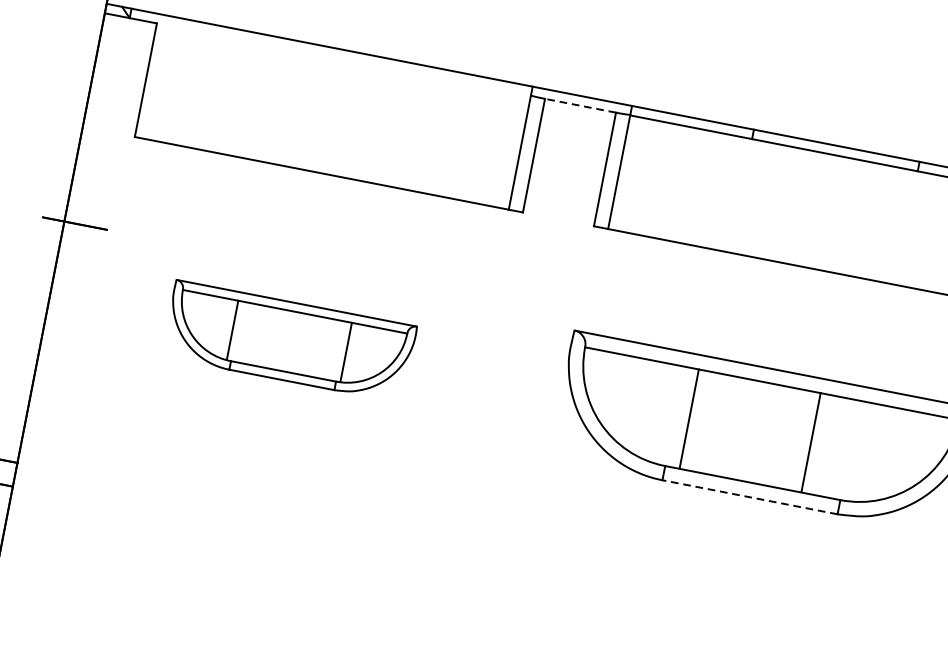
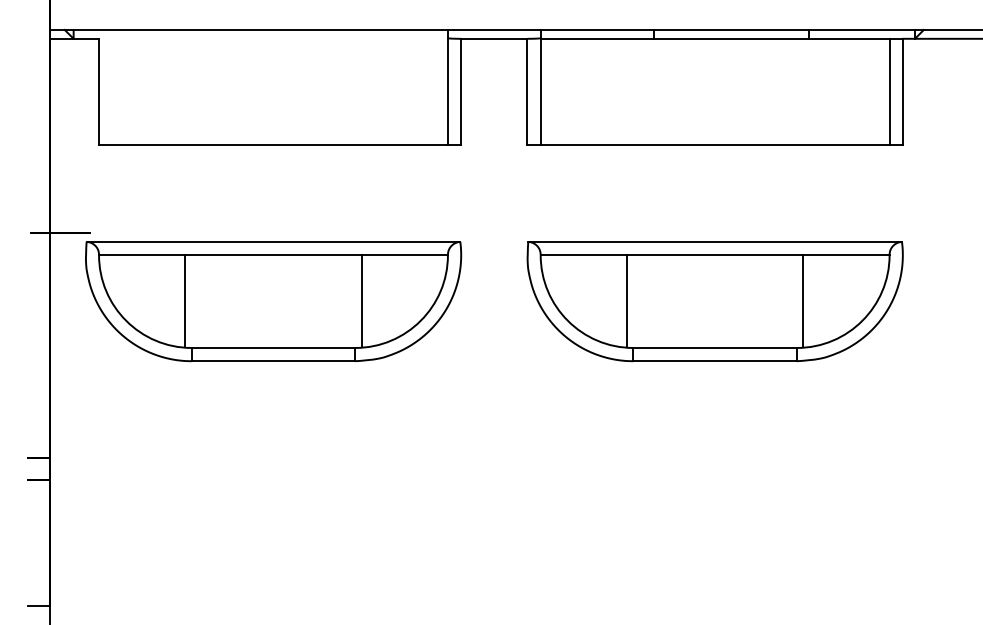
line: (579, 105) -> (493, 38), dashed -> solid
part: (289, 341) -> (273, 301), size x1.67
line: (689, 417) -> (626, 300), moved
line: (811, 441) -> (803, 300), moved
line: (750, 497) -> (715, 361), dashed -> solid

